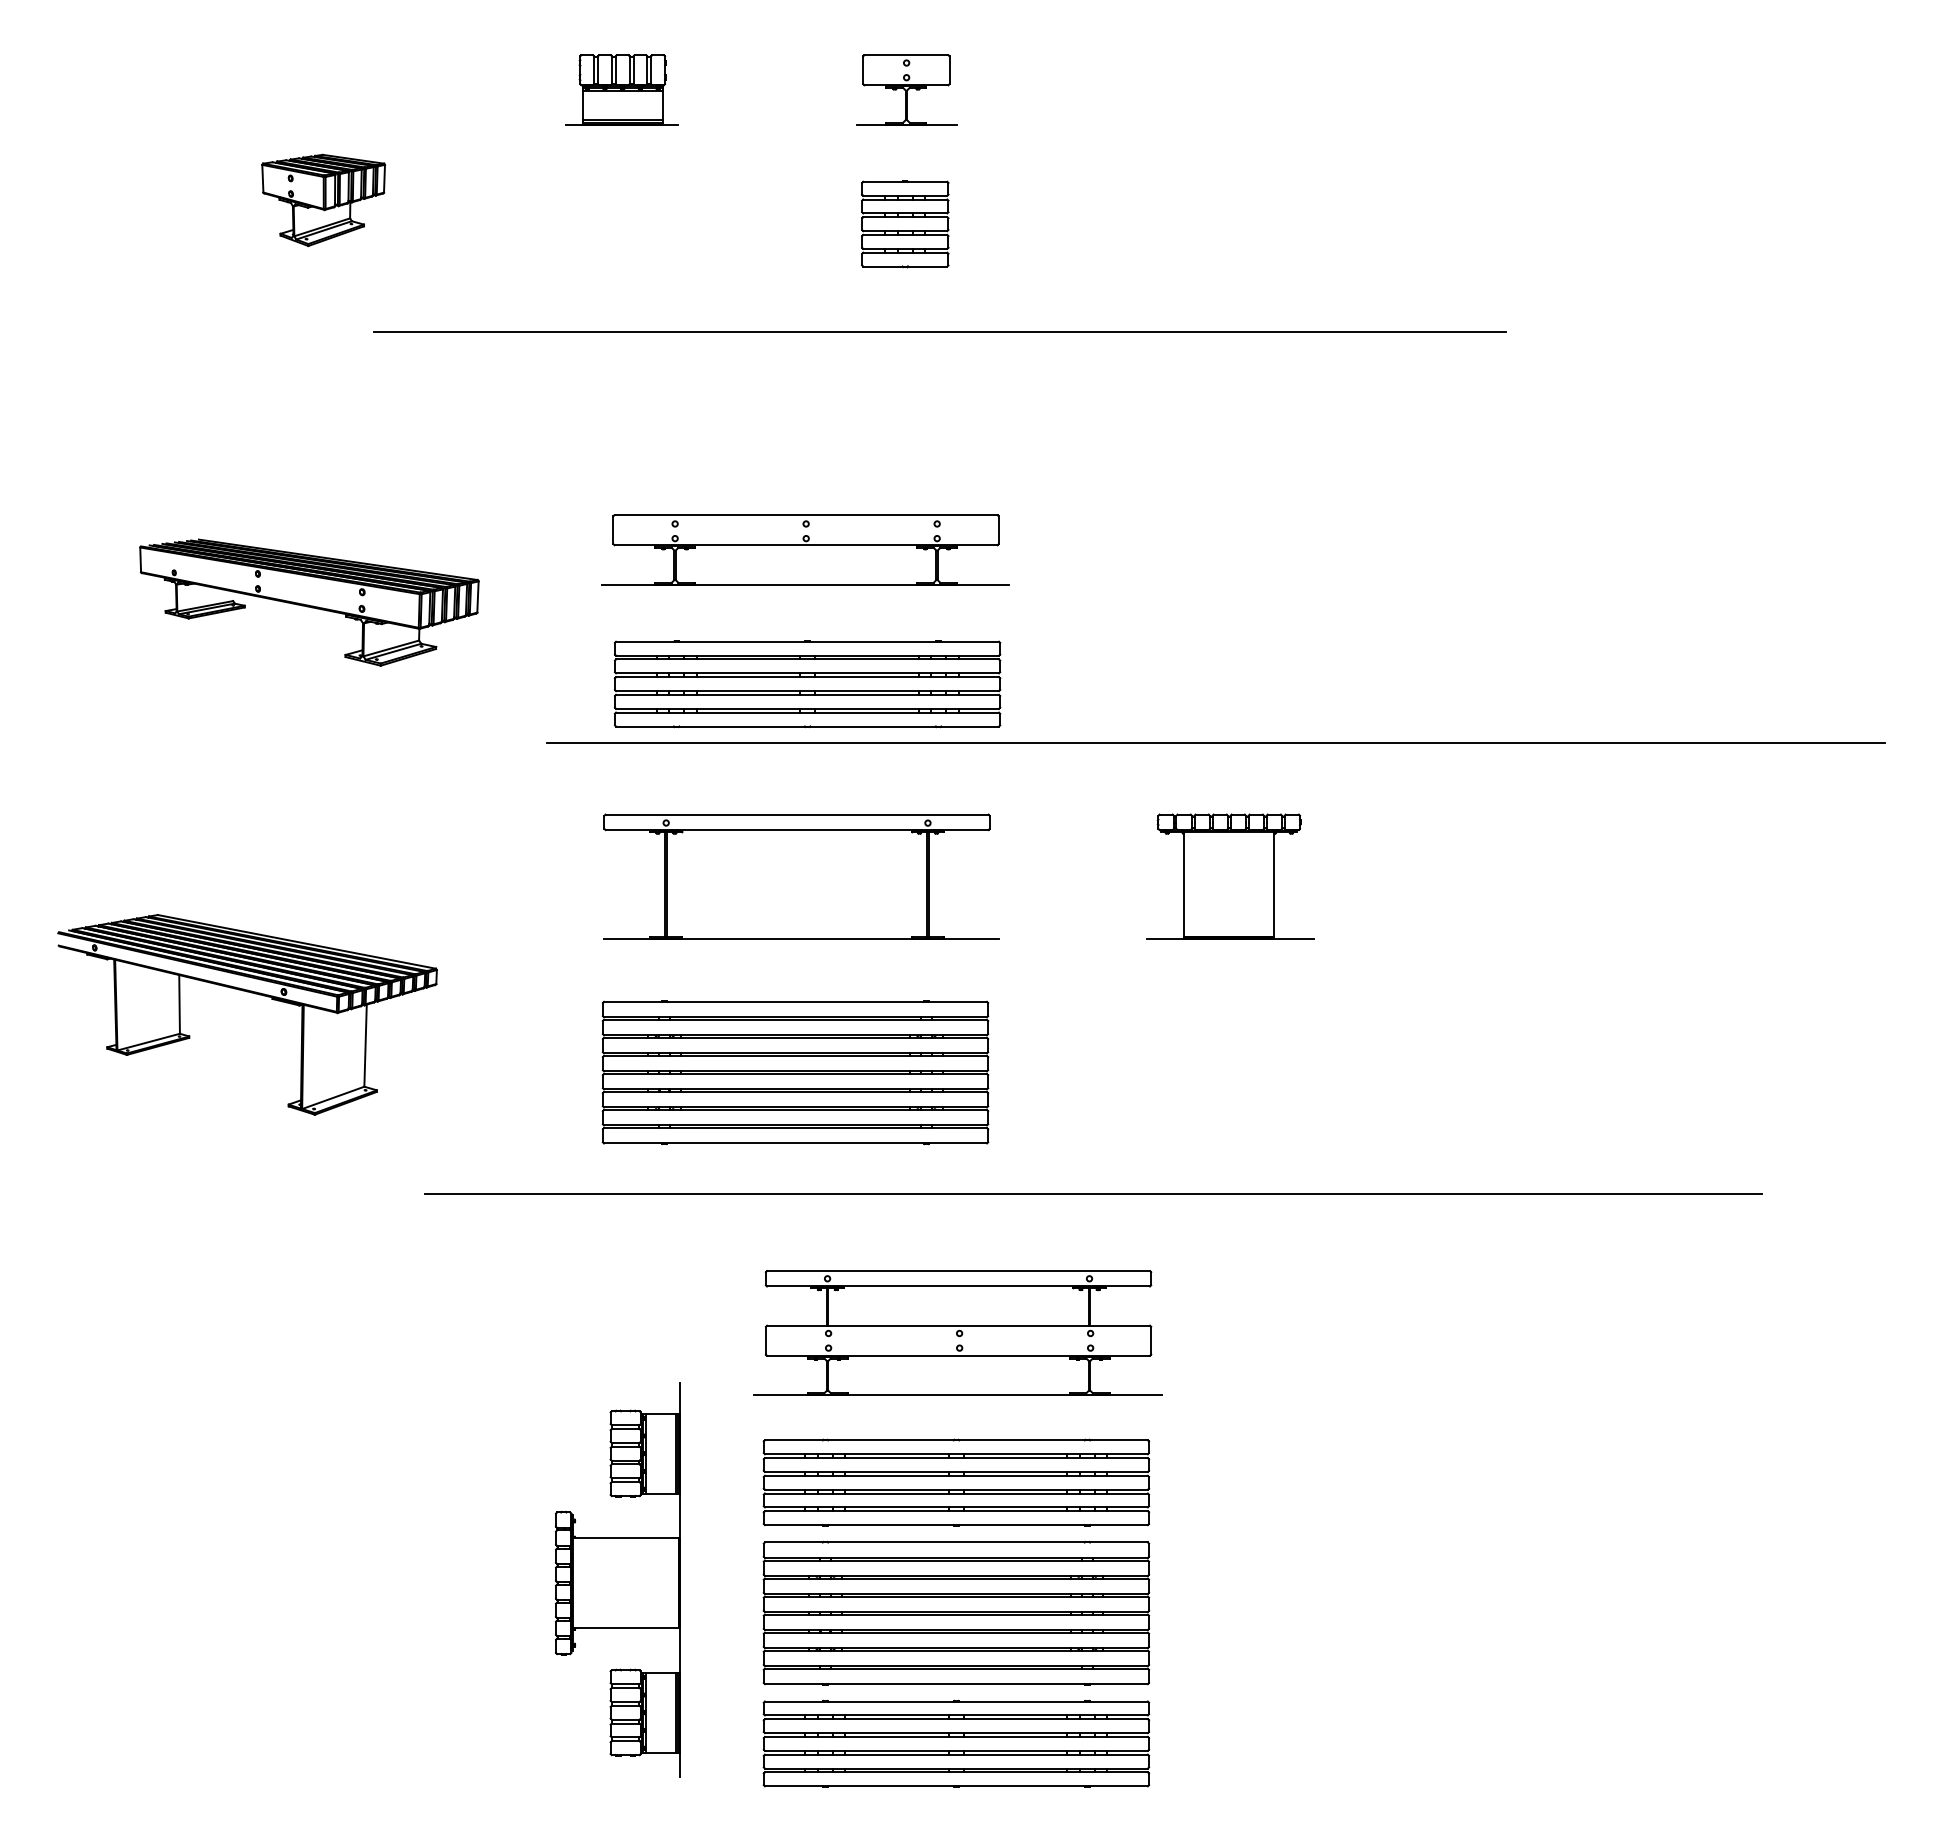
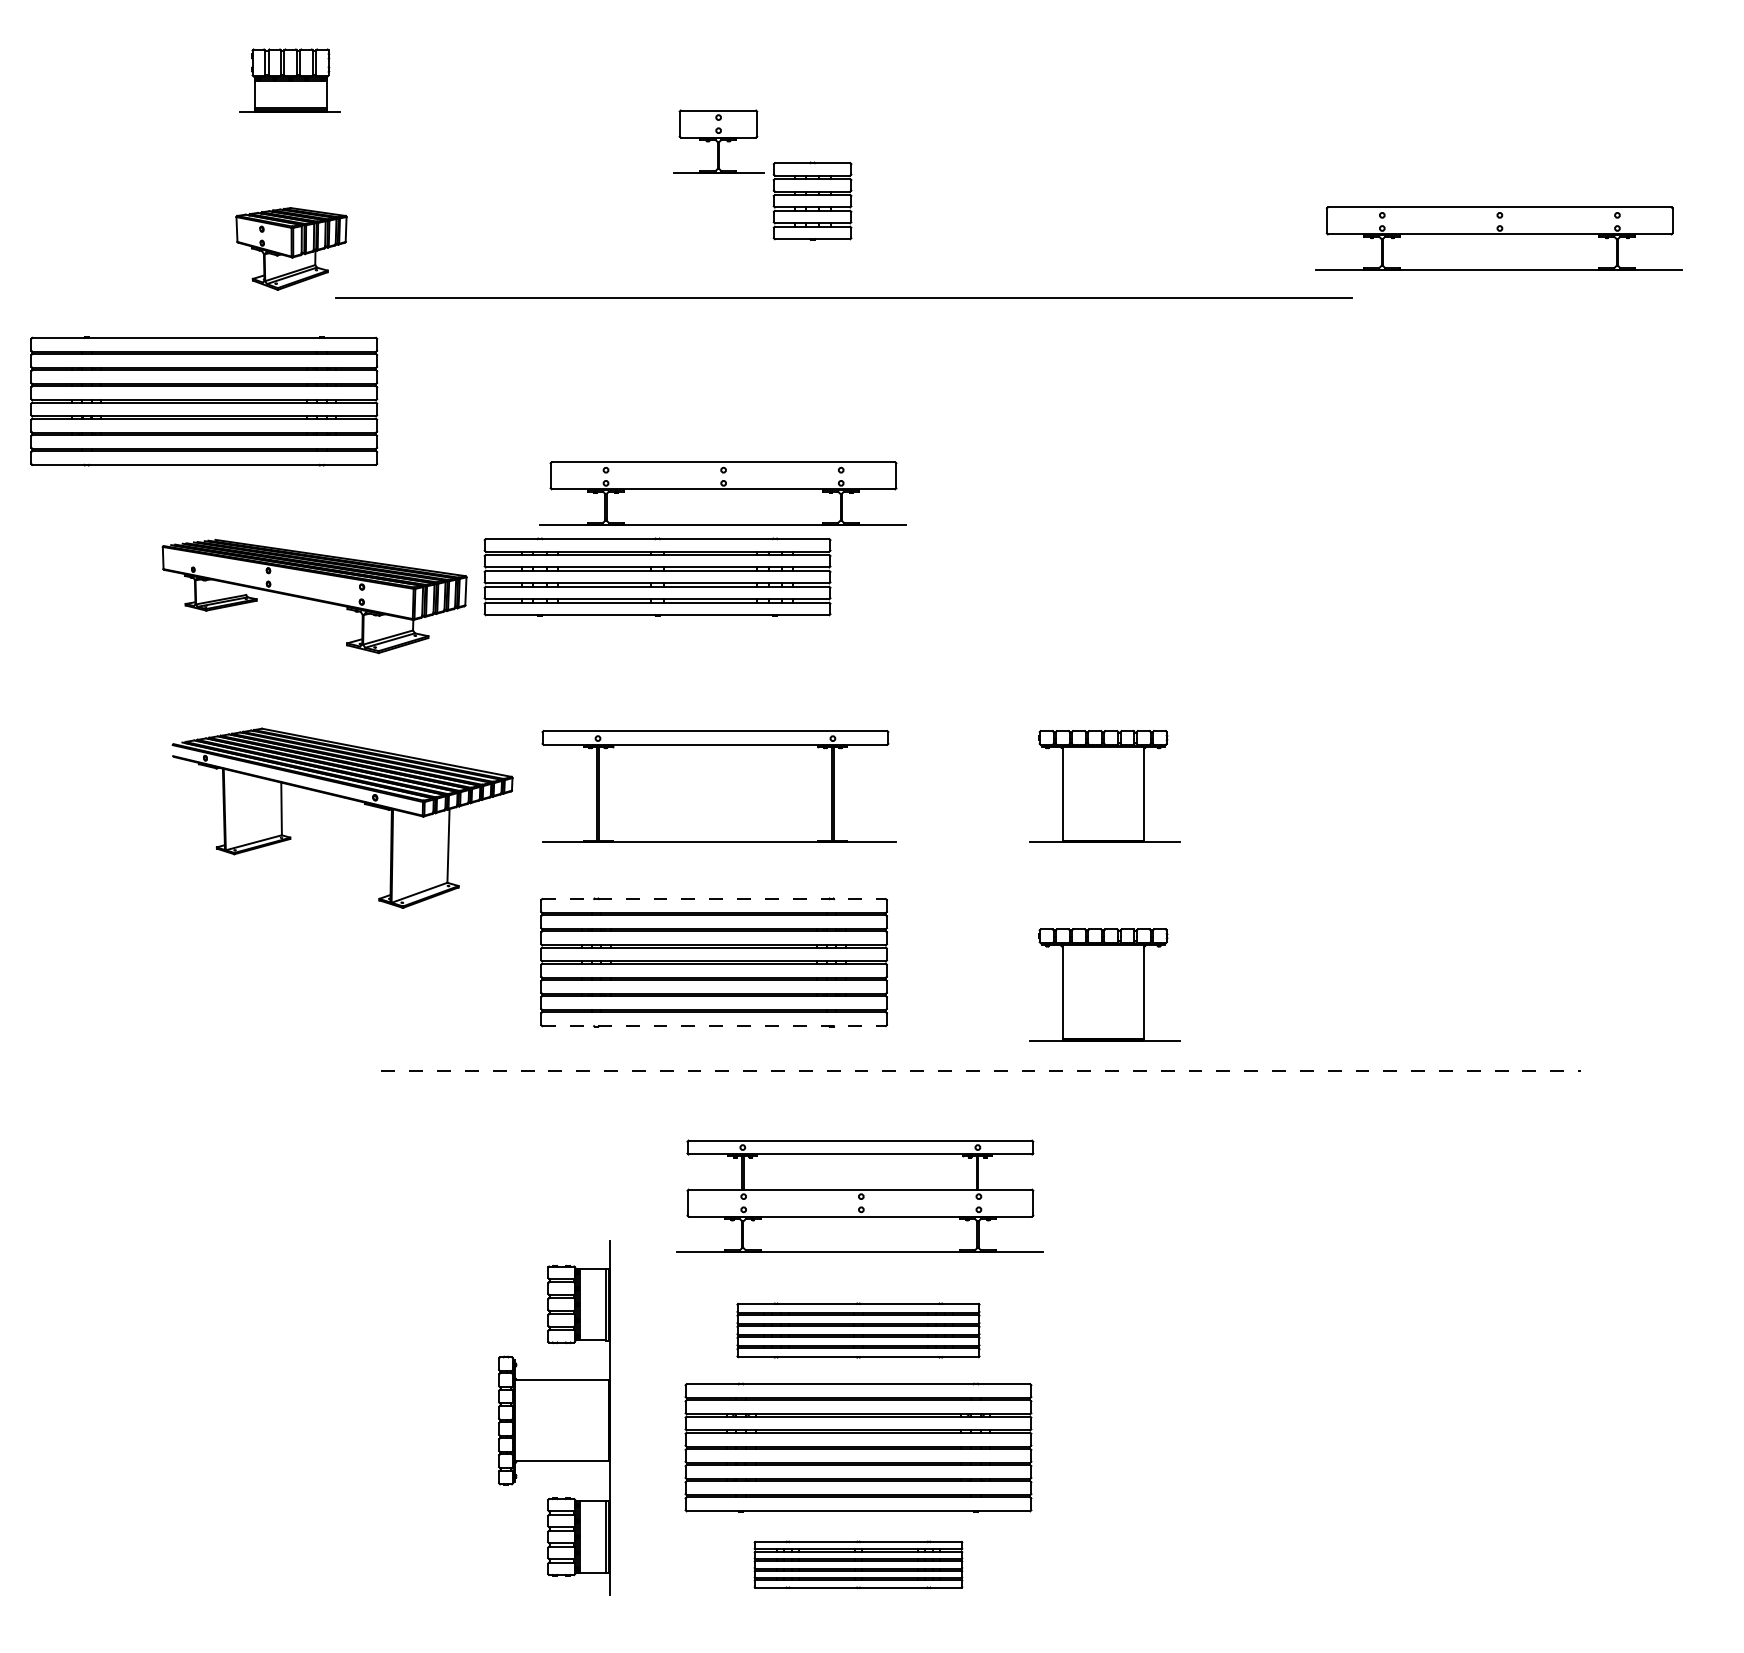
part: (621, 89) -> (289, 80), moved
part: (906, 89) -> (718, 141), moved
part: (323, 200) -> (291, 249), moved
part: (1670, 265) -> (1499, 238), added
part: (227, 446) -> (204, 400), added
part: (309, 602) -> (314, 596), moved
part: (807, 684) -> (657, 577), moved
line: (1215, 743) -> (1090, 667), removed
part: (251, 993) -> (346, 799), moved
line: (795, 1001) -> (714, 898), solid -> dashed
part: (1230, 1097) -> (1104, 984), added
line: (795, 1143) -> (714, 1026), solid -> dashed
line: (1093, 1193) -> (981, 1071), solid -> dashed
part: (956, 1482) -> (858, 1330), size x0.7
part: (956, 1743) -> (858, 1564), size x0.6

